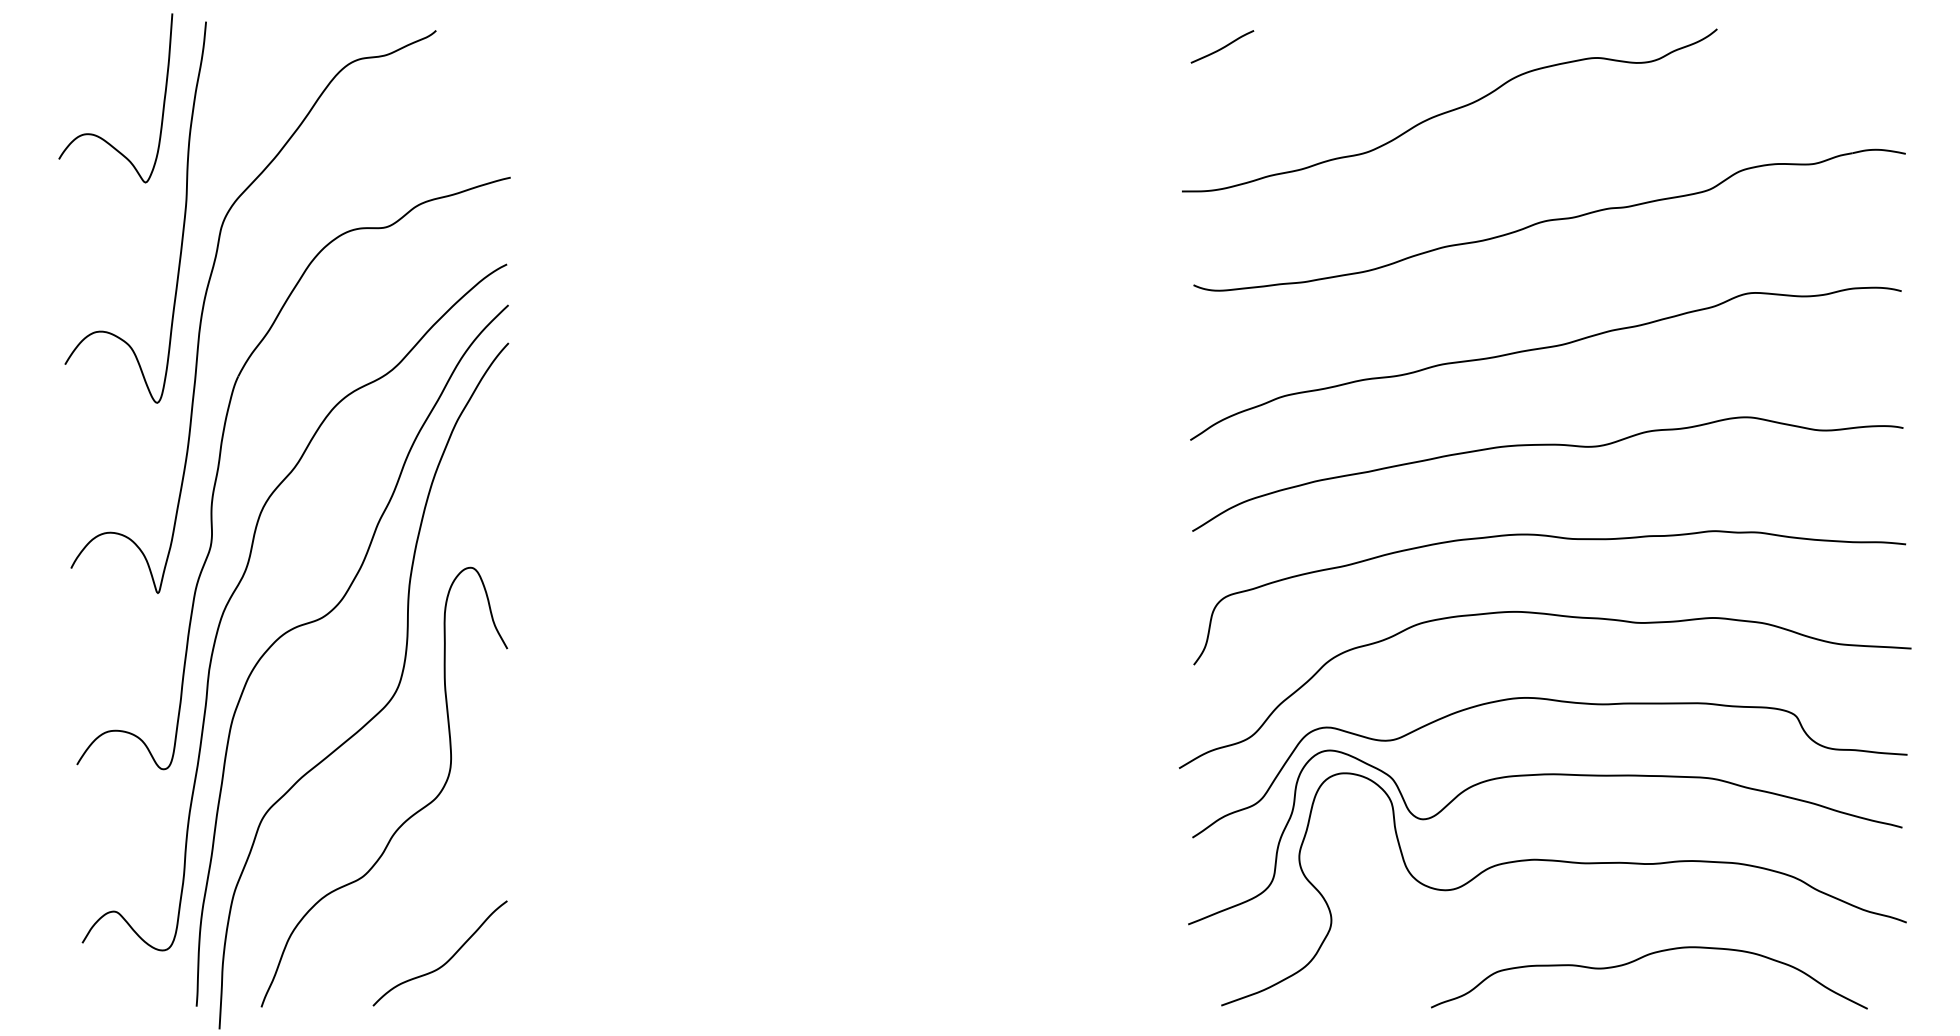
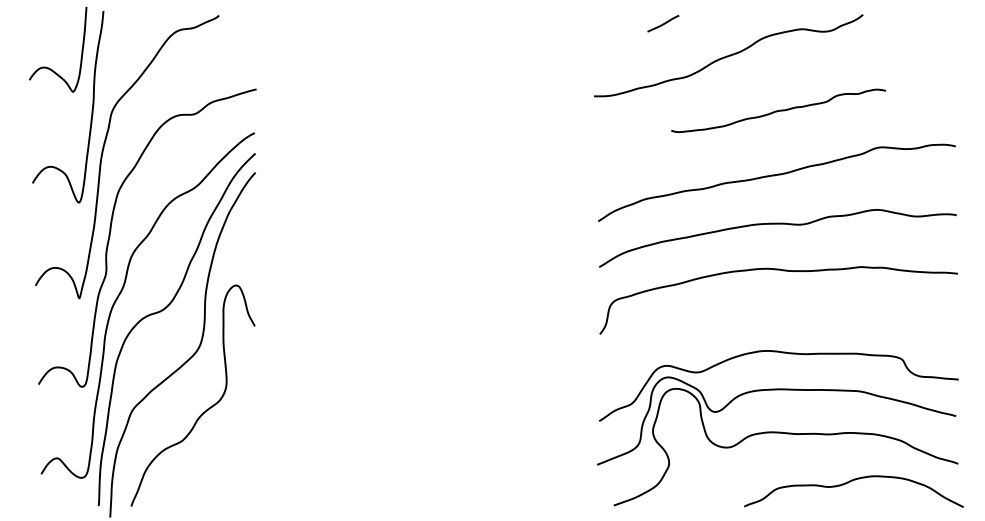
line: (1222, 46) -> (663, 23), moved
part: (1548, 219) -> (778, 110), size x0.6
curve: (1554, 617) -> (781, 310), removed
curve: (446, 959) -> (224, 482), removed
curve: (1638, 961) -> (848, 483), moved

